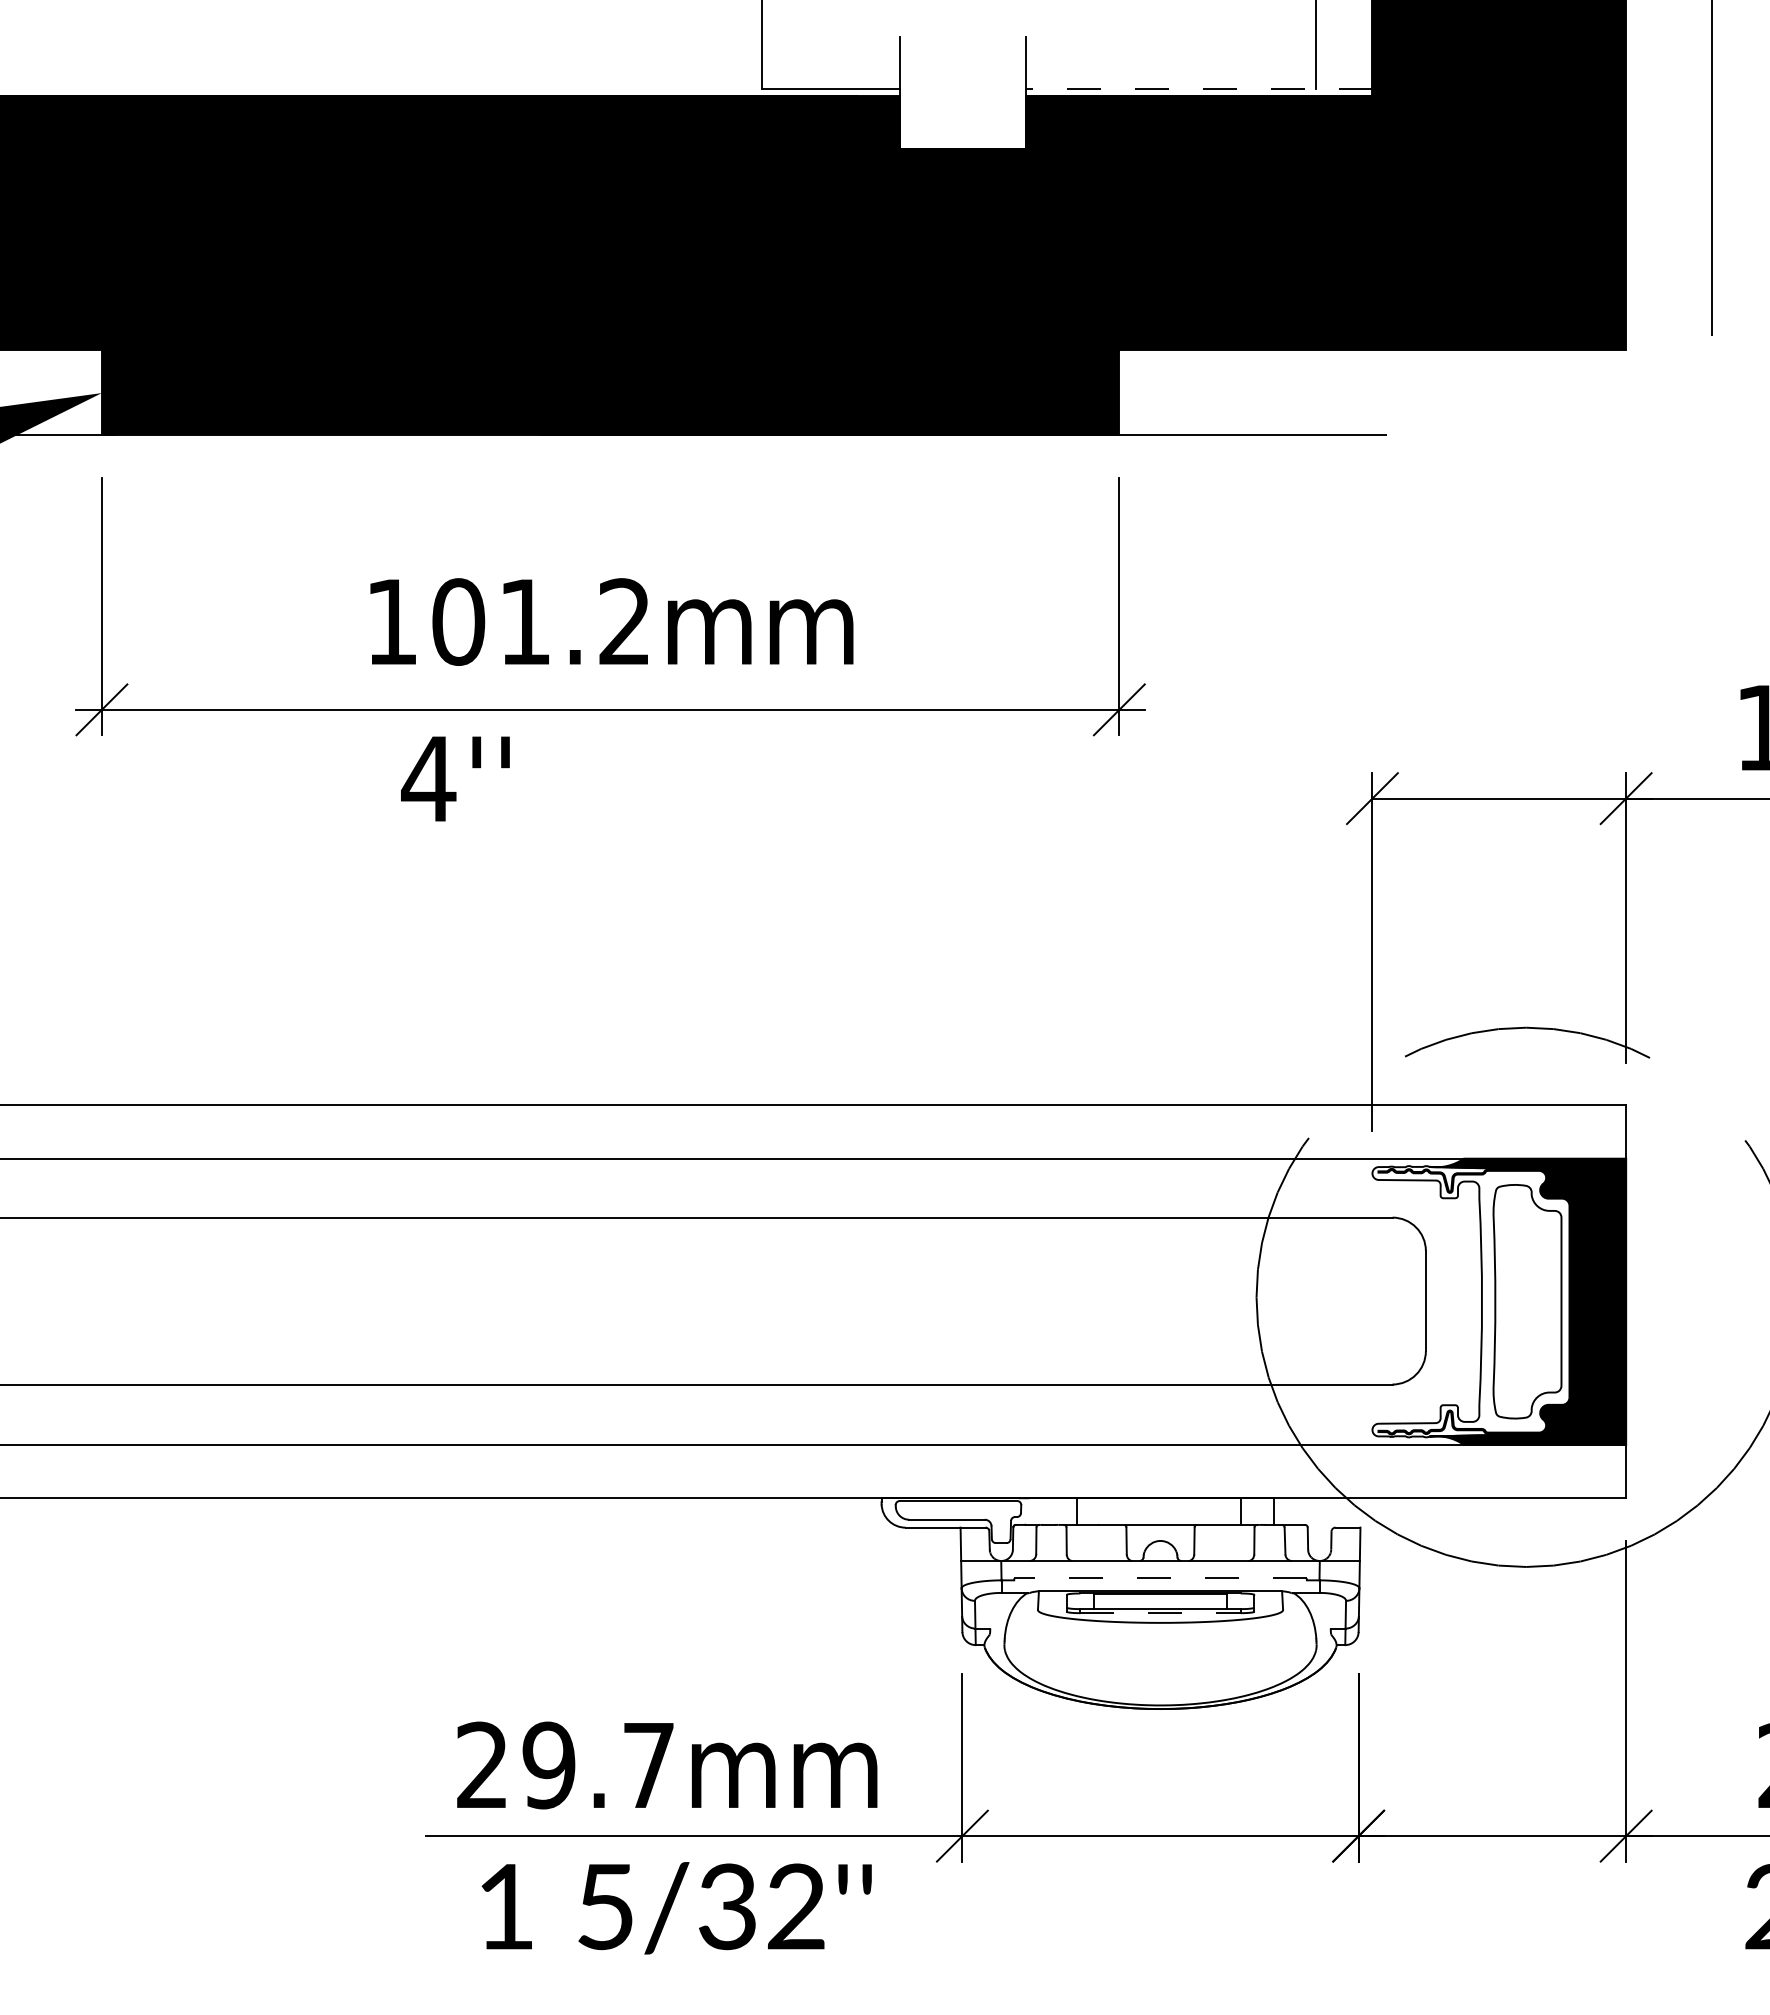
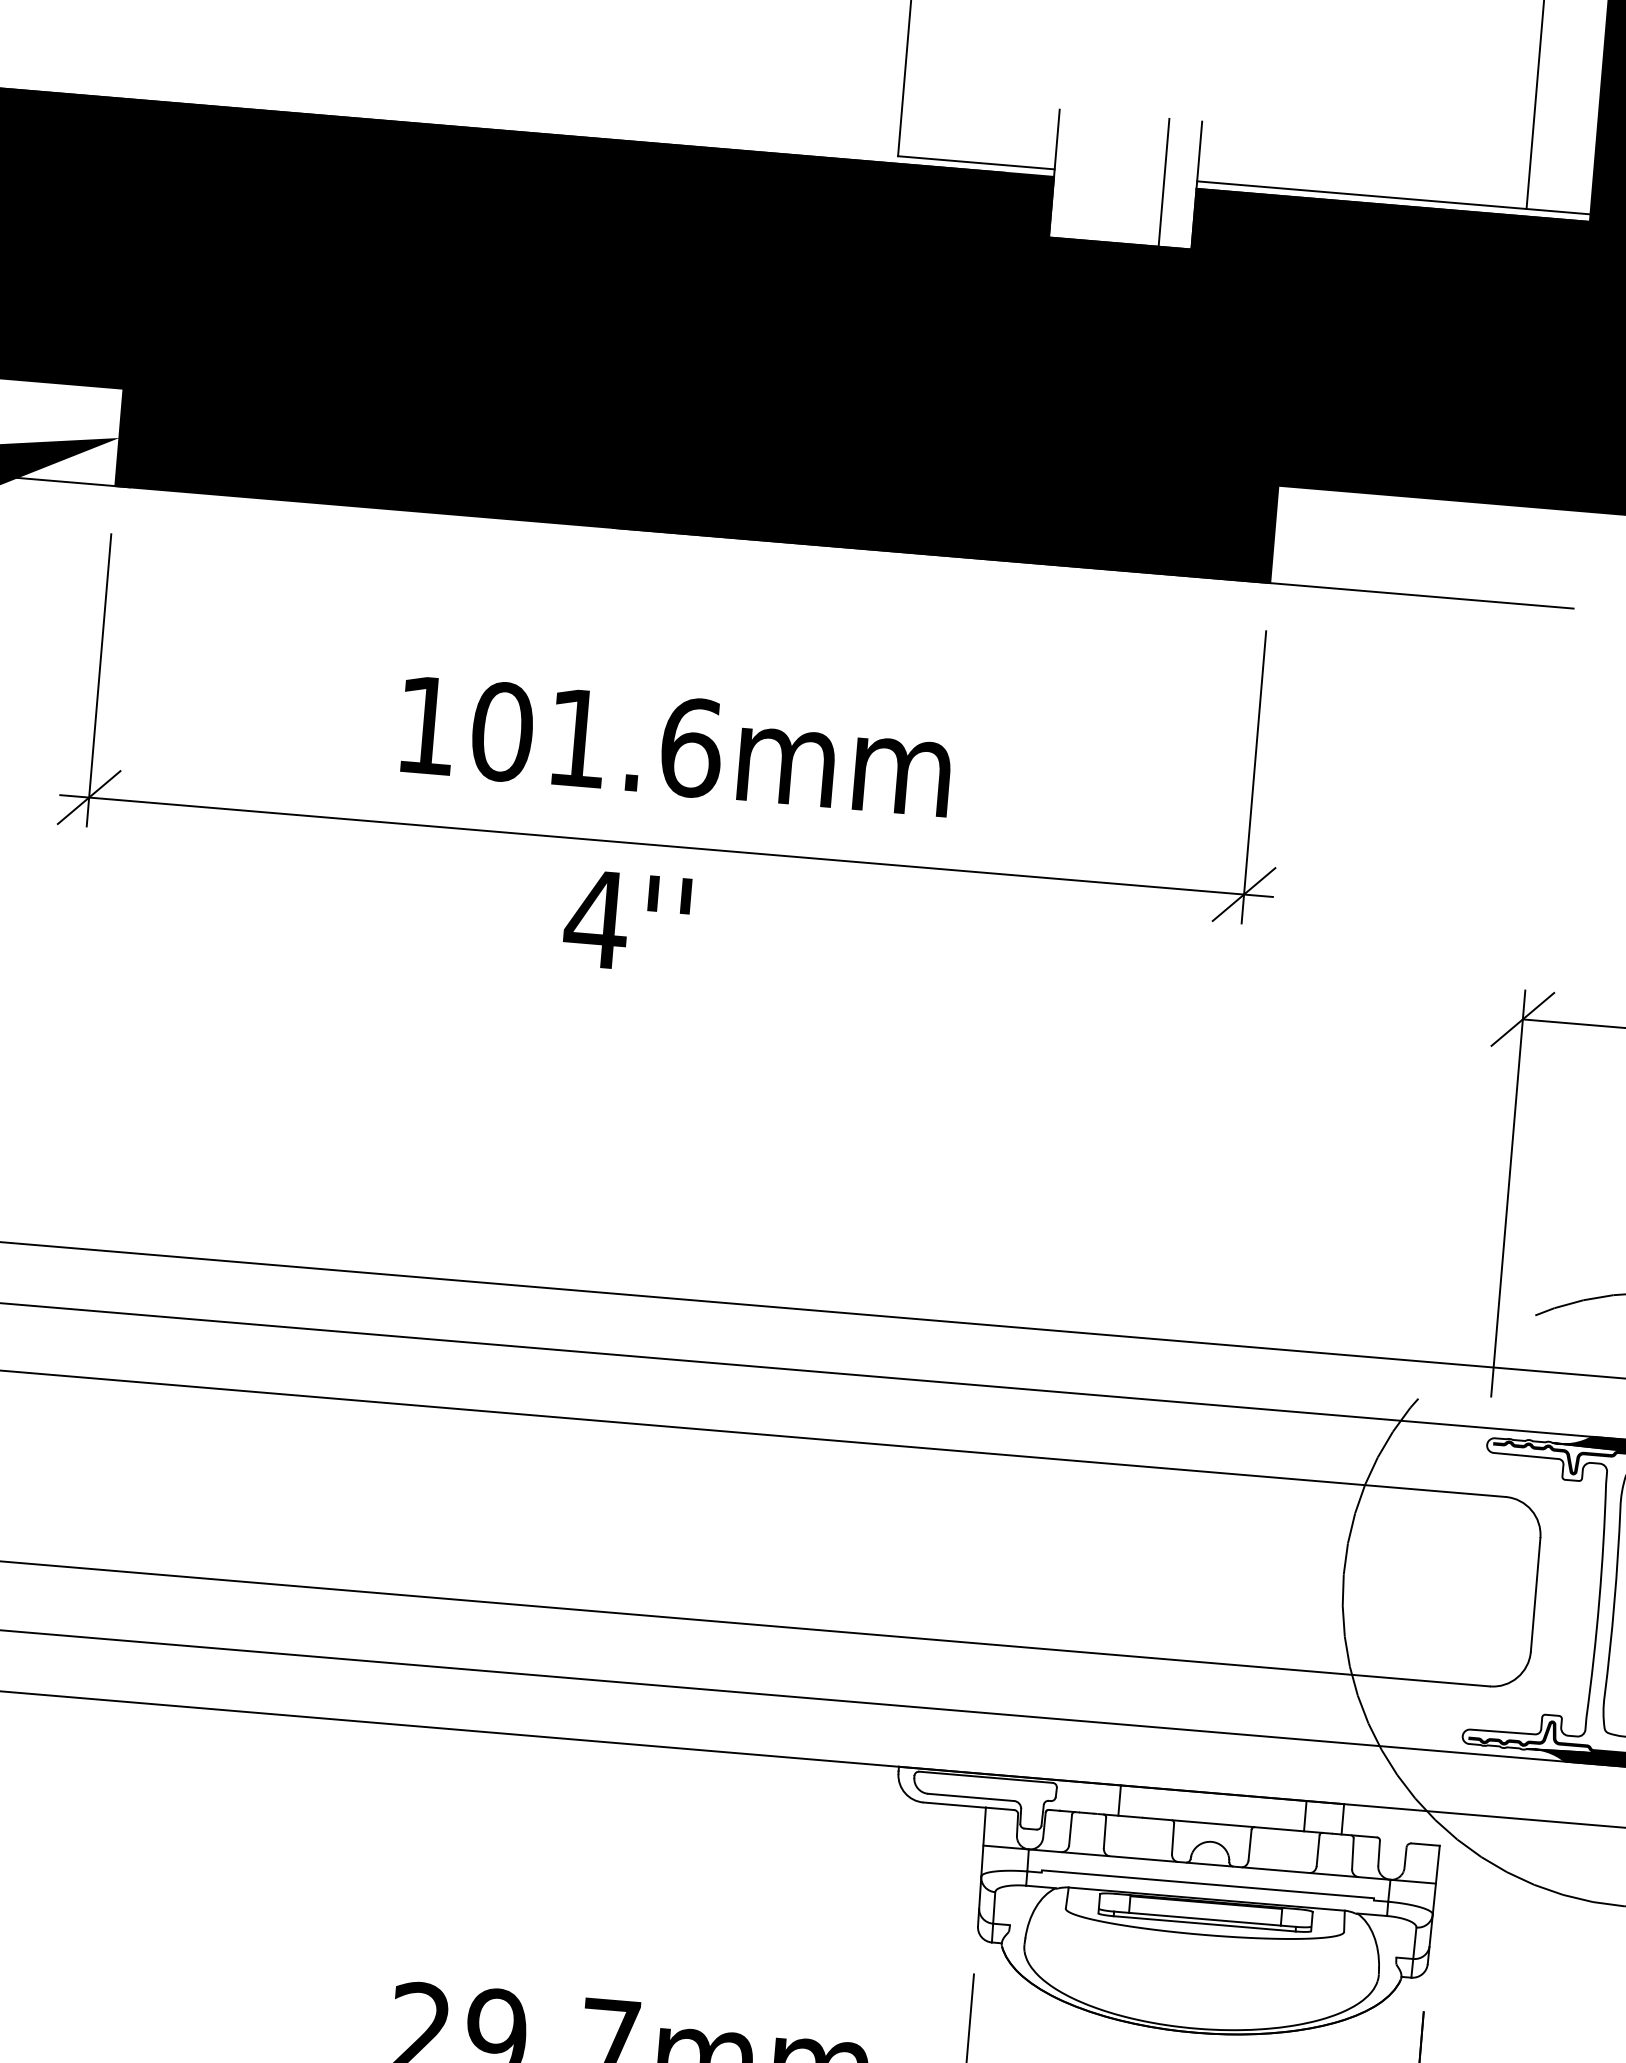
line: (1198, 89) -> (1393, 197), dashed -> solid
line: (997, 92) -> (1164, 182), added
text: (625, 621) -> (691, 747), 101.2mm -> 101.6mm
text: (455, 778) -> (626, 921), moved
line: (1160, 1578) -> (1207, 1884), dashed -> solid
line: (1161, 1613) -> (1205, 1924), dashed -> solid

